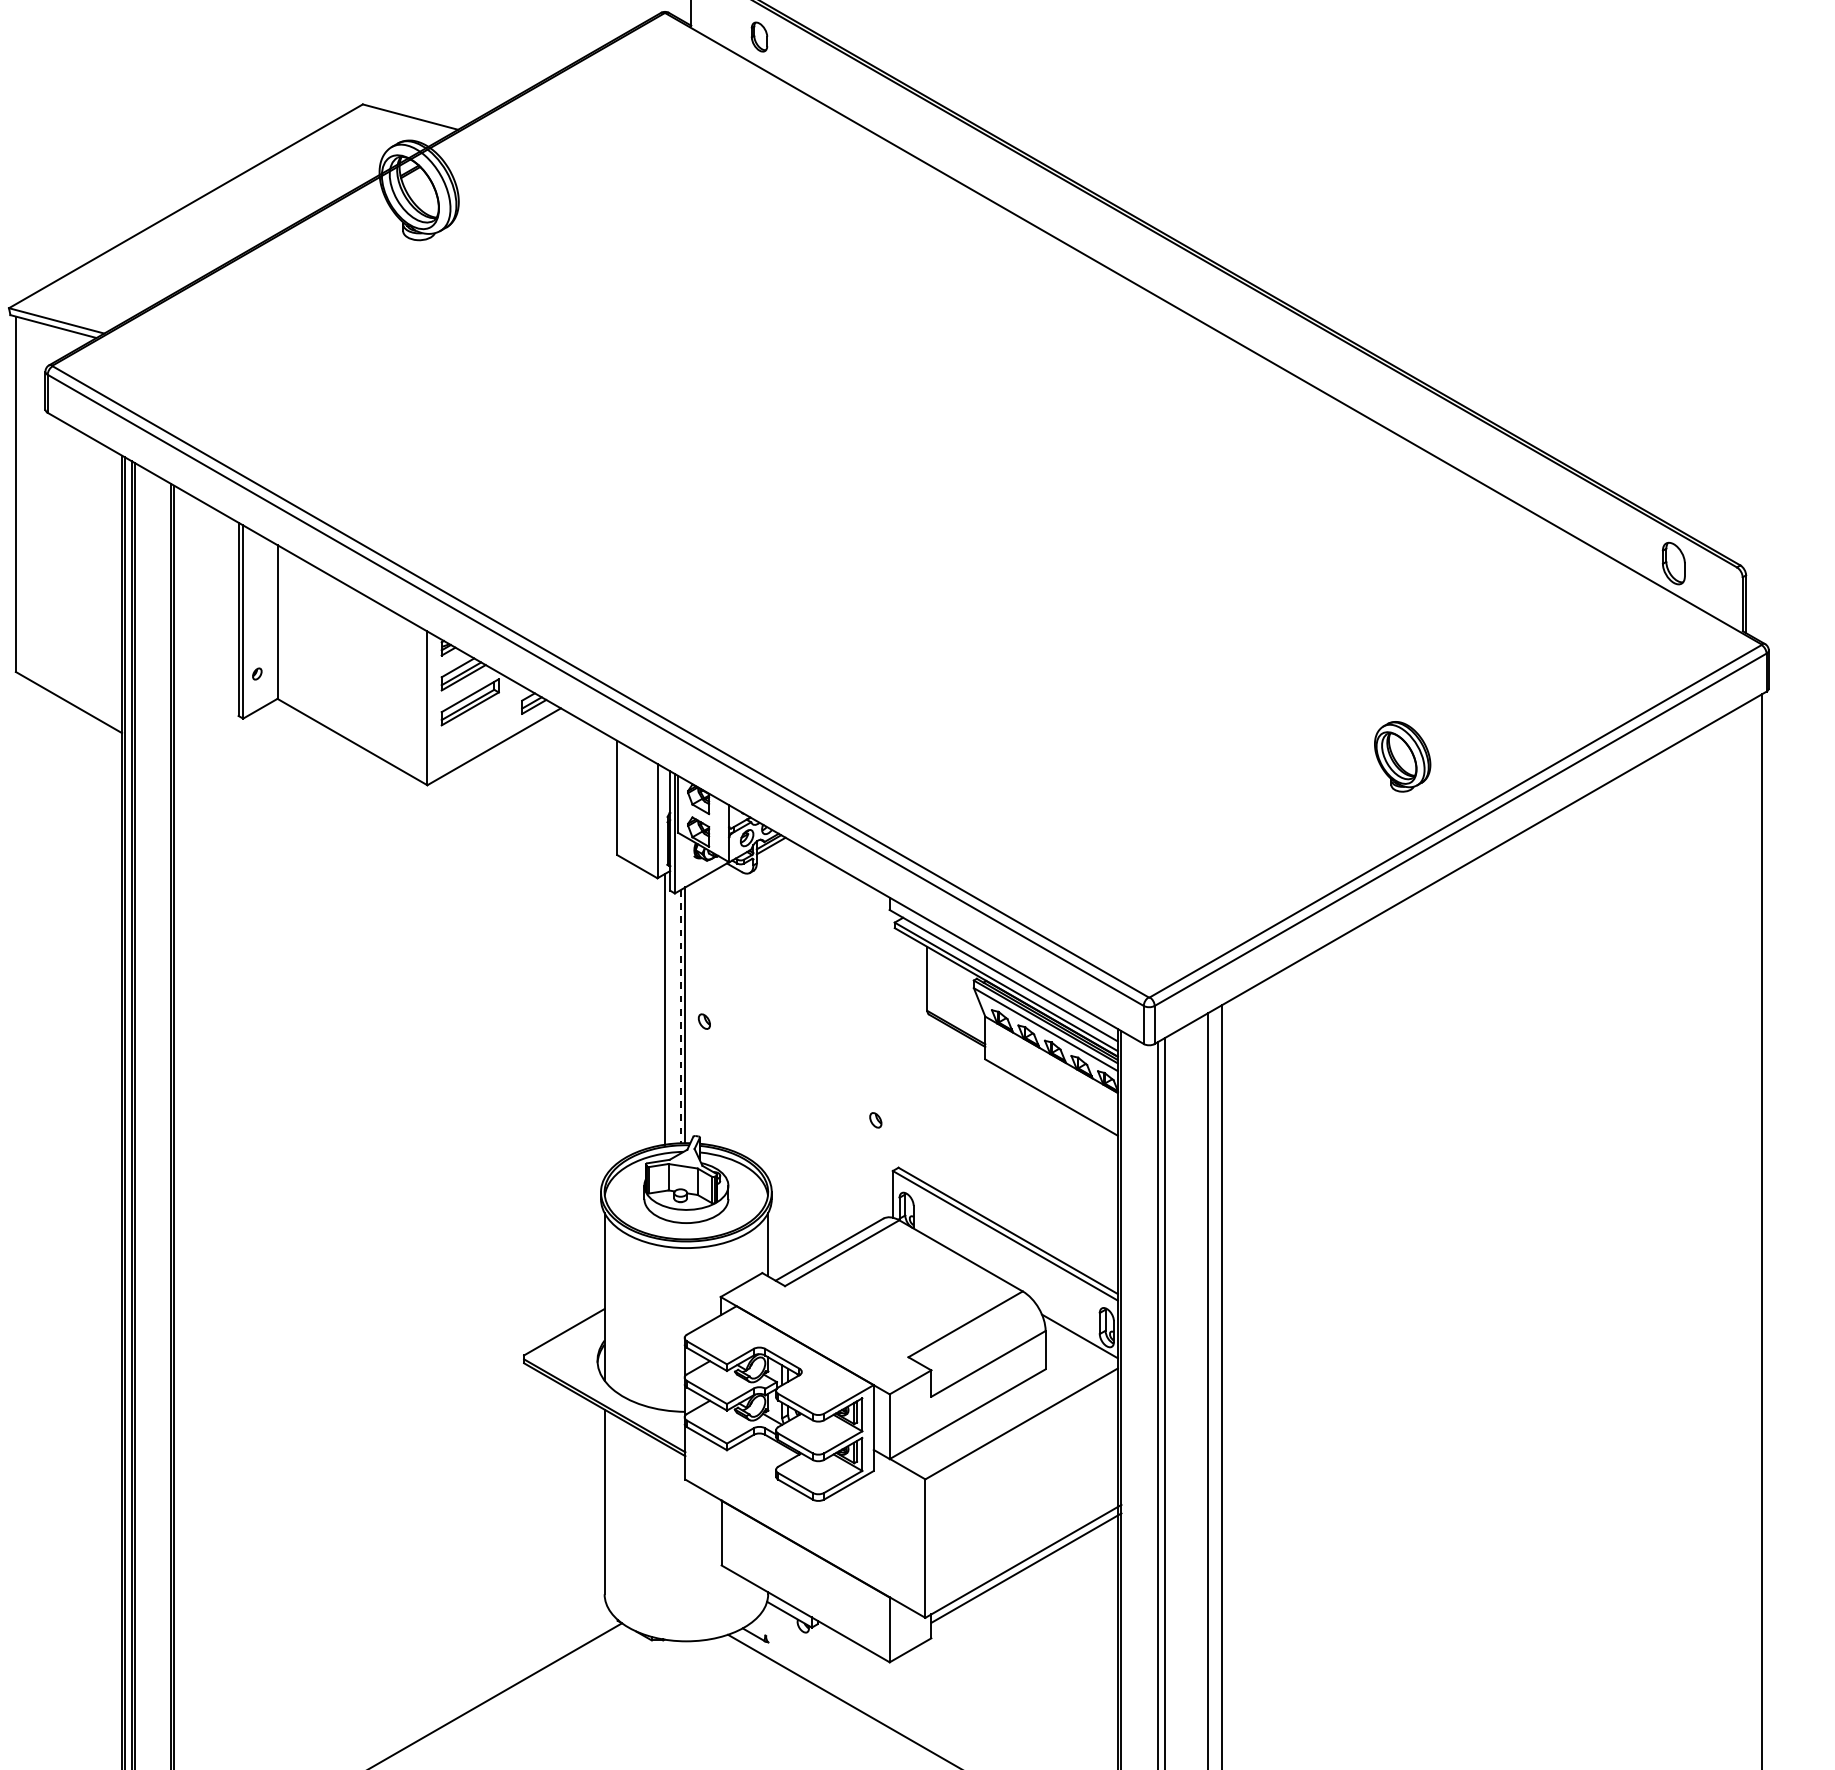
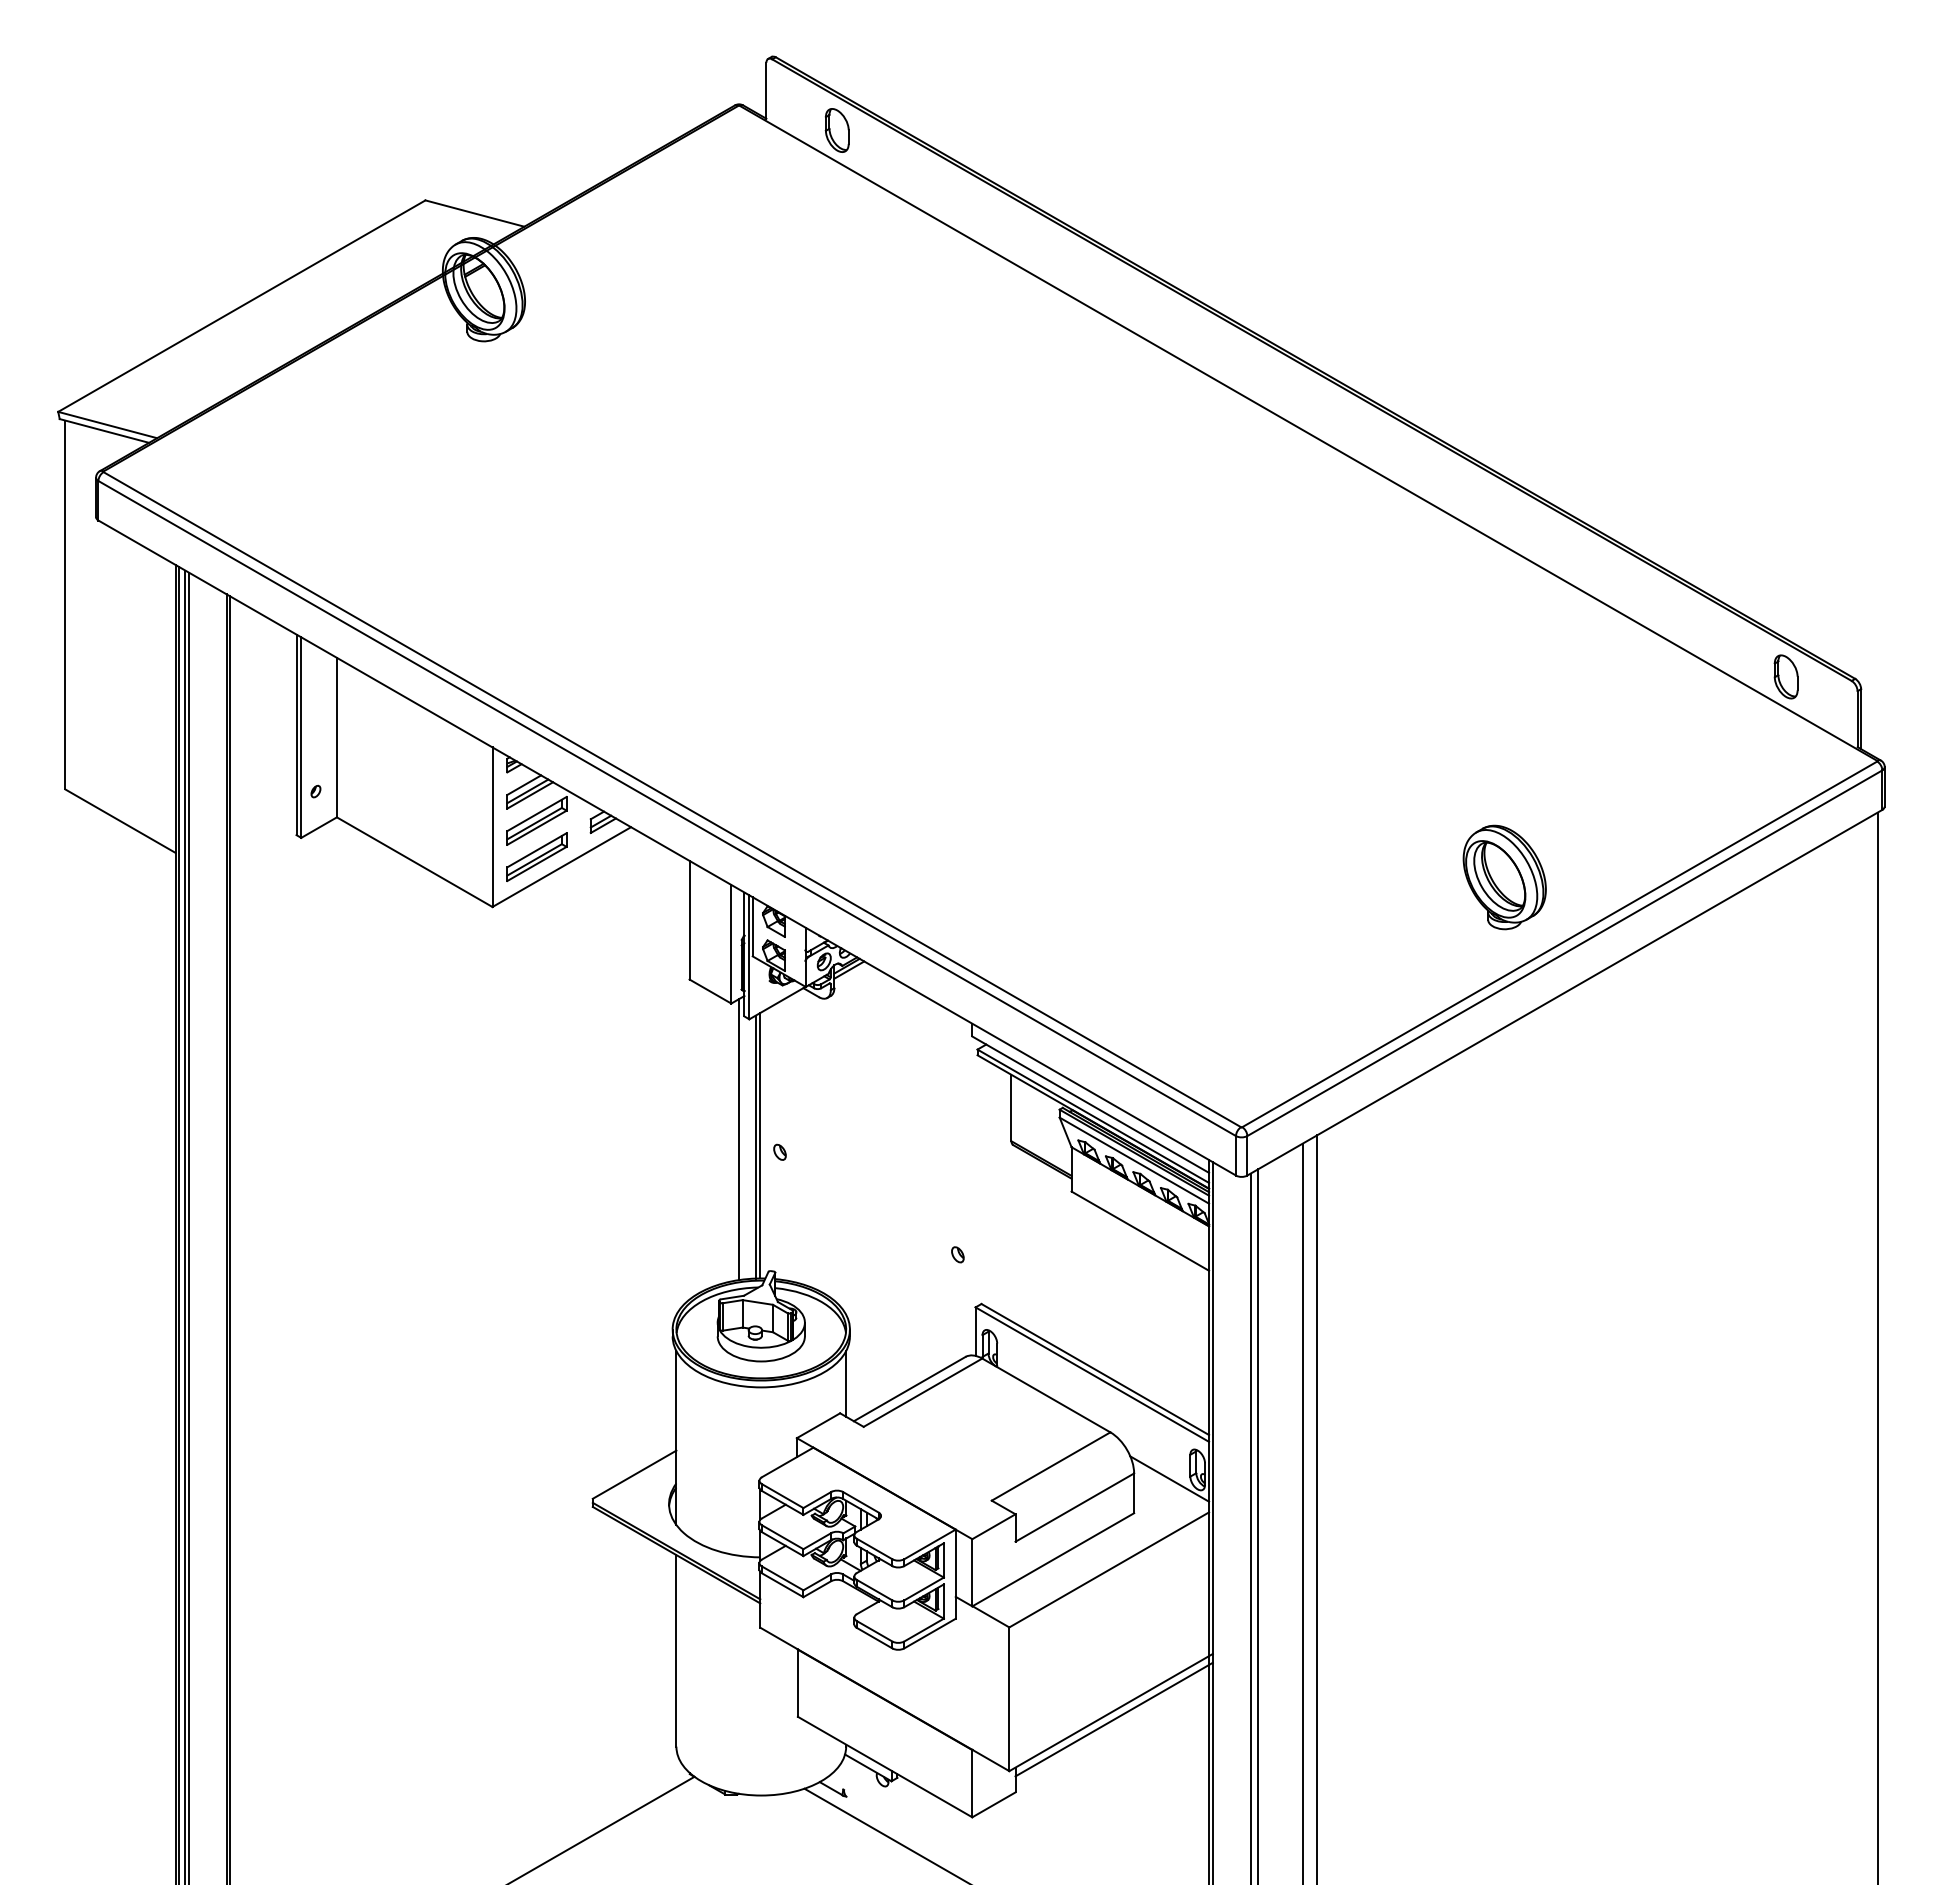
part: (758, 37) -> (836, 130), size x1.43
part: (469, 736) -> (536, 856), added
part: (1402, 756) -> (1504, 877), size x1.43
line: (680, 1016) -> (755, 1147), dashed -> solid

